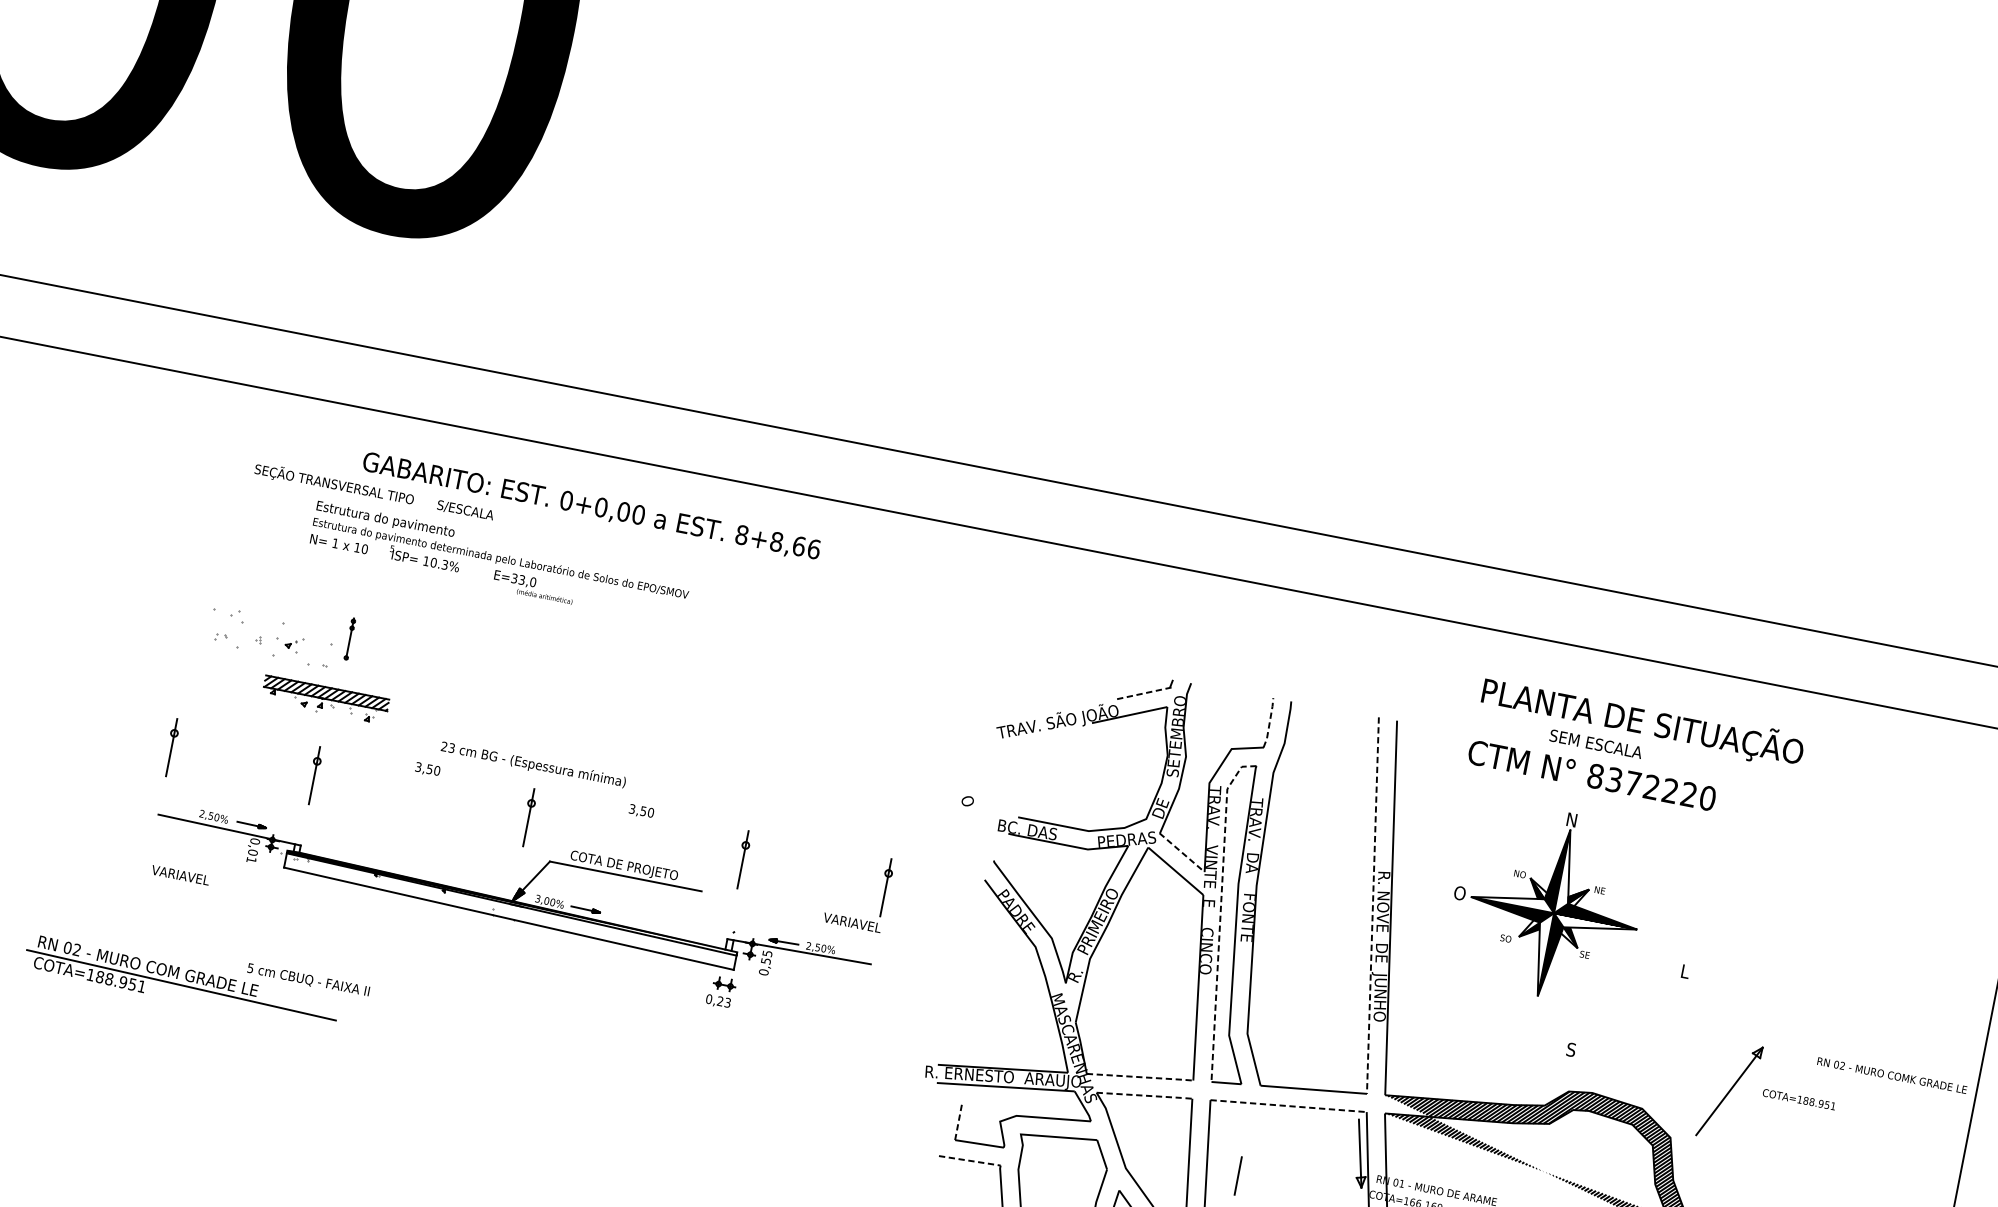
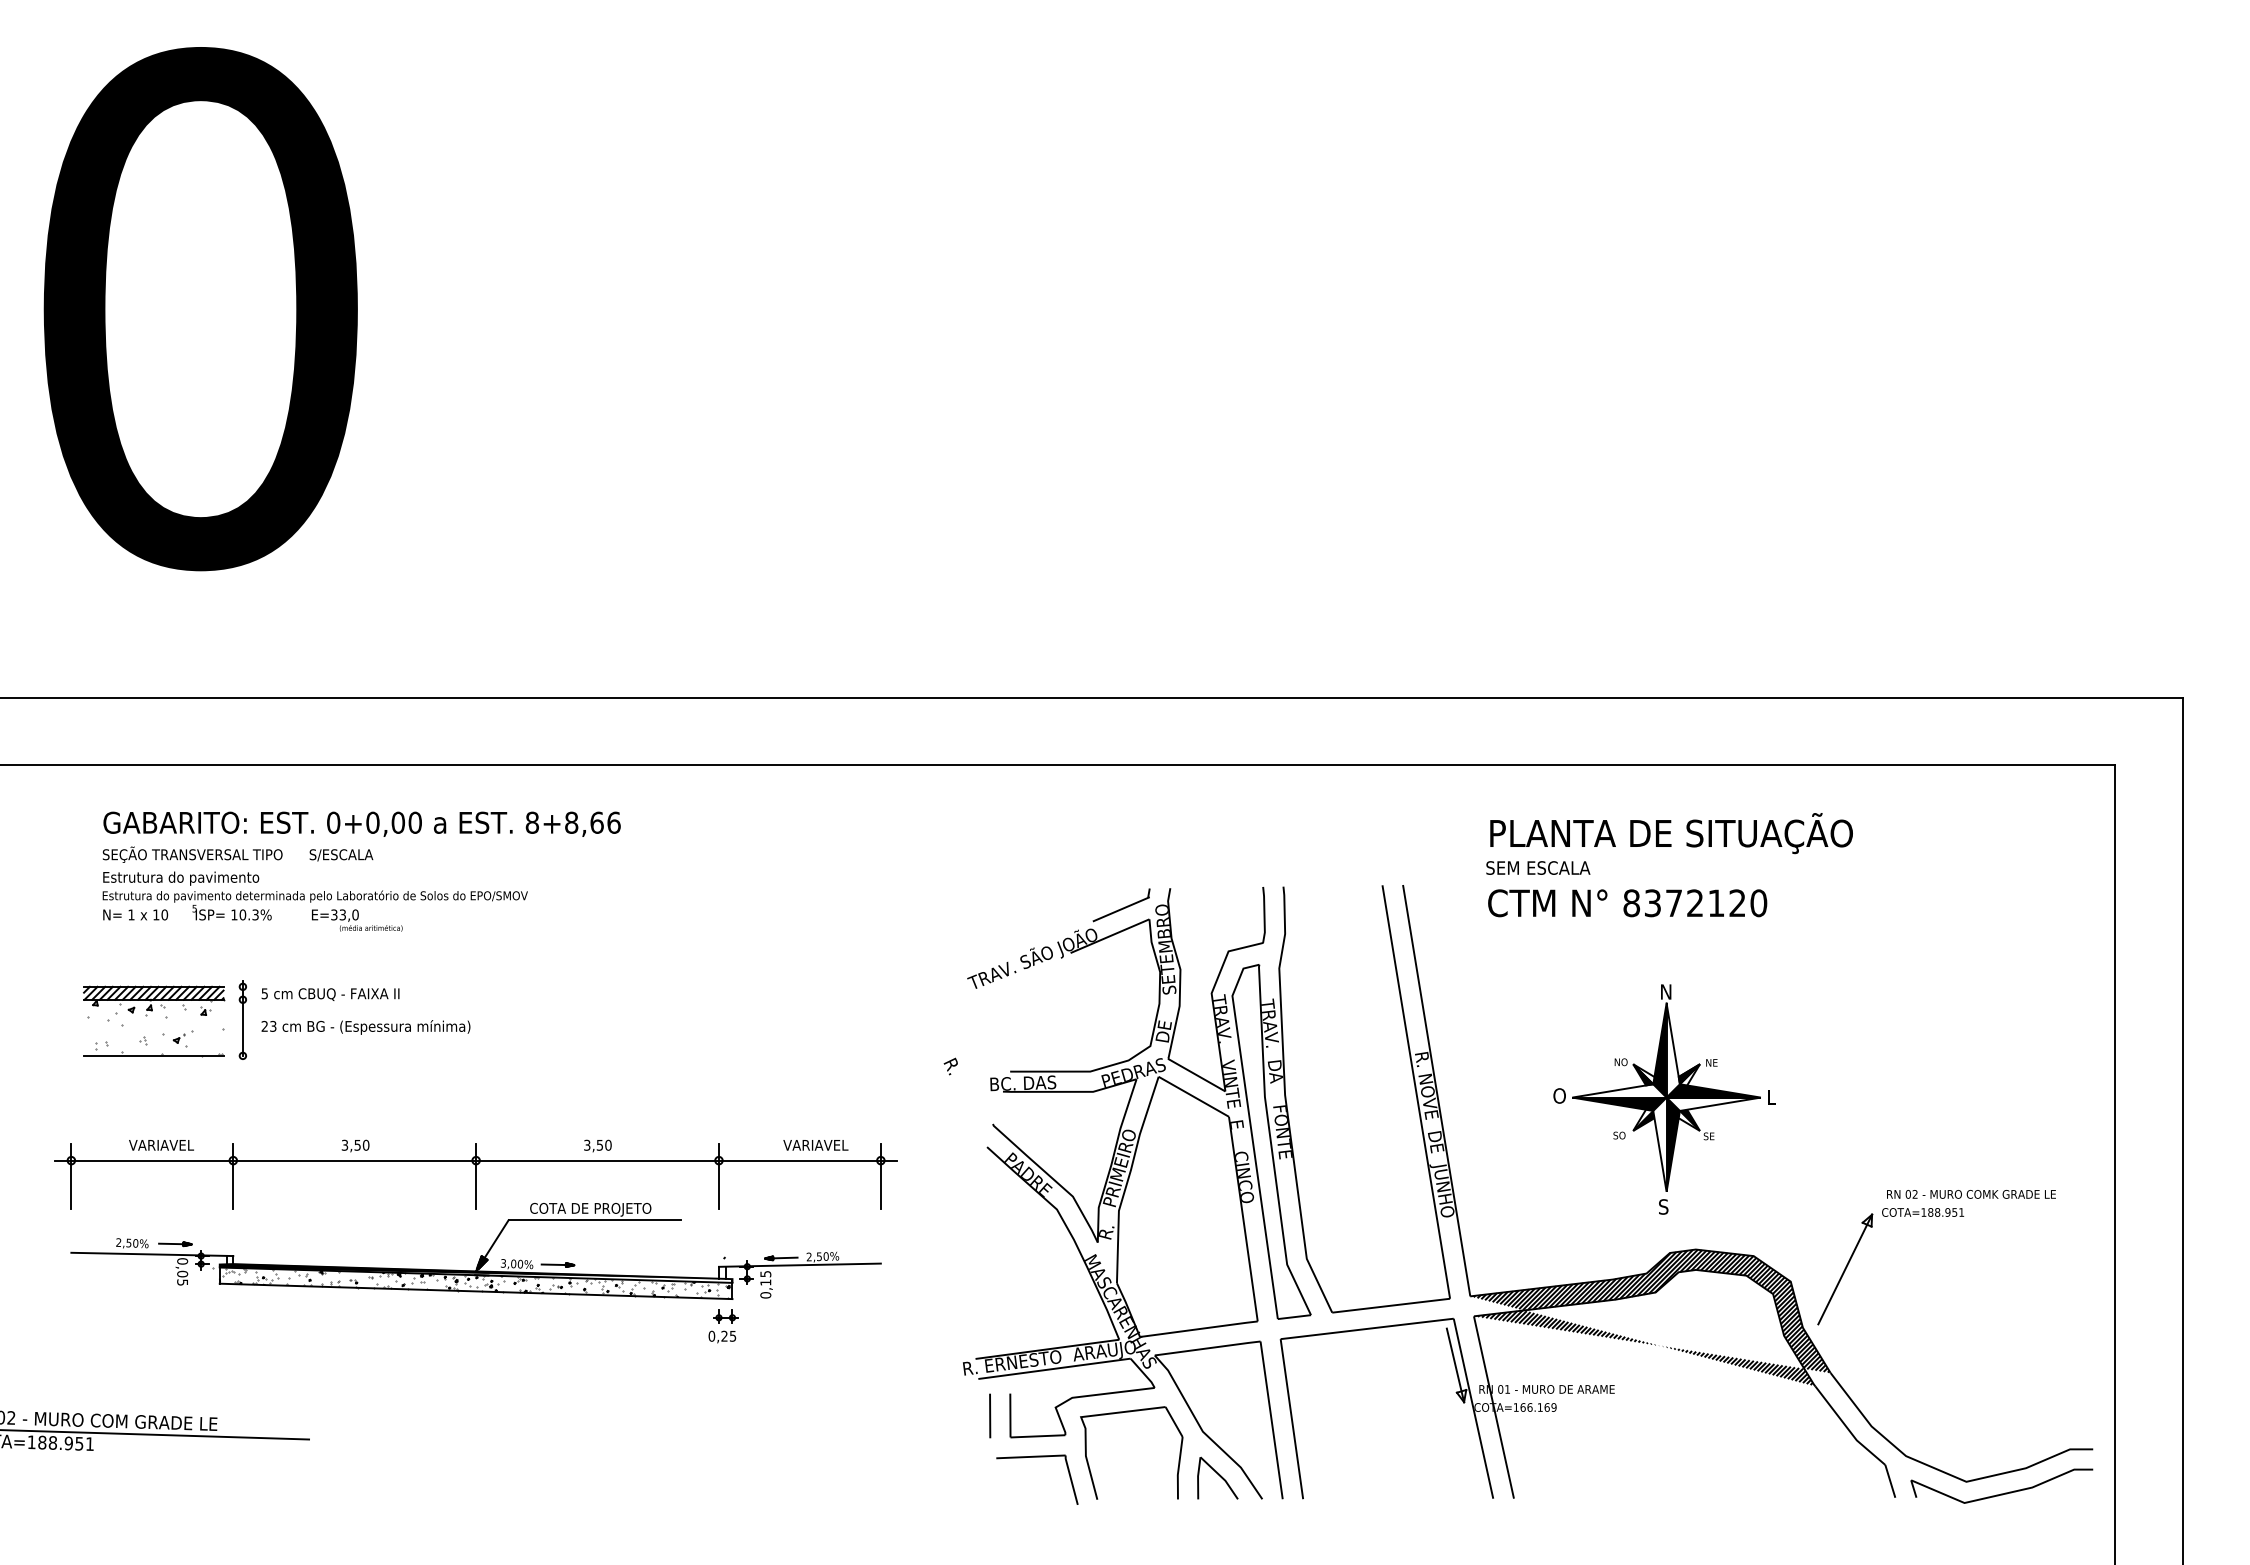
text: (591, 506) -> (361, 823), moved
text: (499, 563) -> (314, 901), moved
part: (349, 638) -> (242, 1019), size x1.67
line: (265, 654) -> (153, 1055), added
line: (1144, 693) -> (1121, 909), dashed -> solid
part: (325, 699) -> (154, 1000), moved
line: (1269, 722) -> (1264, 914), dashed -> solid
text: (1596, 743) -> (1538, 867), moved
text: (533, 765) -> (365, 1027), moved
text: (1669, 790) -> (1715, 902), 8372220 -> 8372120
text: (966, 802) -> (950, 1066), O -> R.
line: (531, 803) -> (476, 1160), added
line: (1182, 853) -> (1197, 1075), dashed -> solid
text: (251, 860) -> (182, 1282), 0,01 -> 0,05
text: (180, 875) -> (161, 1145), moved
part: (1546, 902) -> (1656, 1087), moved
line: (1373, 906) -> (1416, 1092), dashed -> solid
hatch: (508, 911) -> (474, 1283), added
line: (1220, 913) -> (1251, 1133), dashed -> solid
text: (852, 922) -> (815, 1145), moved
text: (765, 961) -> (765, 1282), 0,55 -> 0,15
text: (308, 980) -> (330, 994), moved
text: (728, 1002) -> (733, 1335), 0,23 -> 0,25
text: (1892, 1075) -> (1971, 1194), moved
line: (1140, 1077) -> (1199, 1329), dashed -> solid
part: (1729, 1091) -> (1845, 1269), moved
line: (1146, 1096) -> (1209, 1348), dashed -> solid
line: (1288, 1105) -> (1367, 1328), dashed -> solid
line: (958, 1120) -> (1010, 1415), dashed -> solid
line: (969, 1160) -> (1030, 1456), dashed -> solid
line: (1238, 1175) -> (990, 1415), moved

